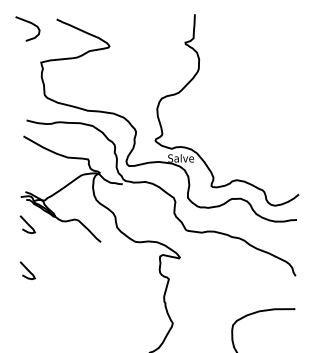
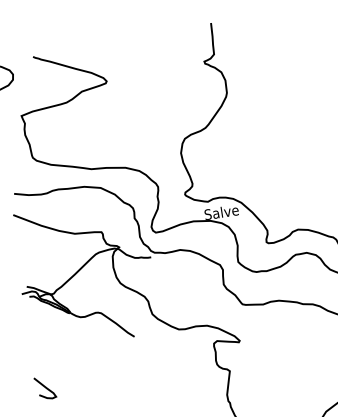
curve: (27, 224) -> (35, 328), removed

